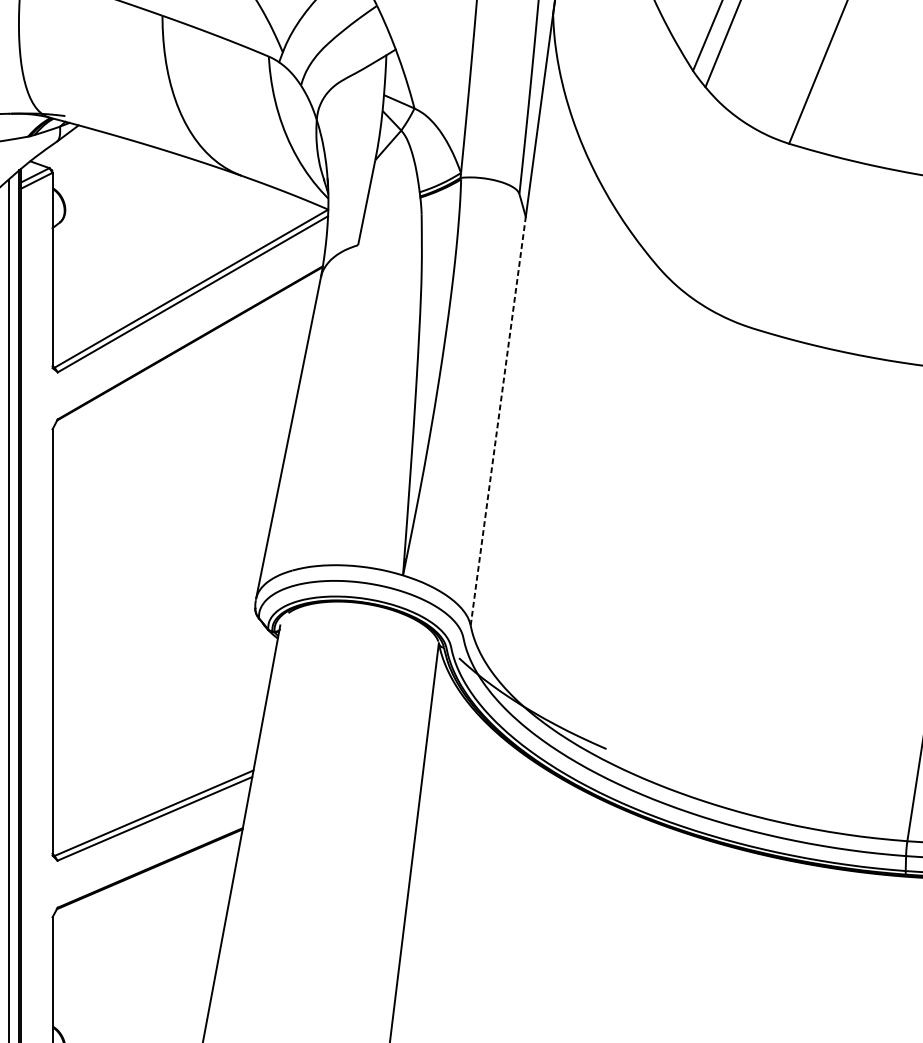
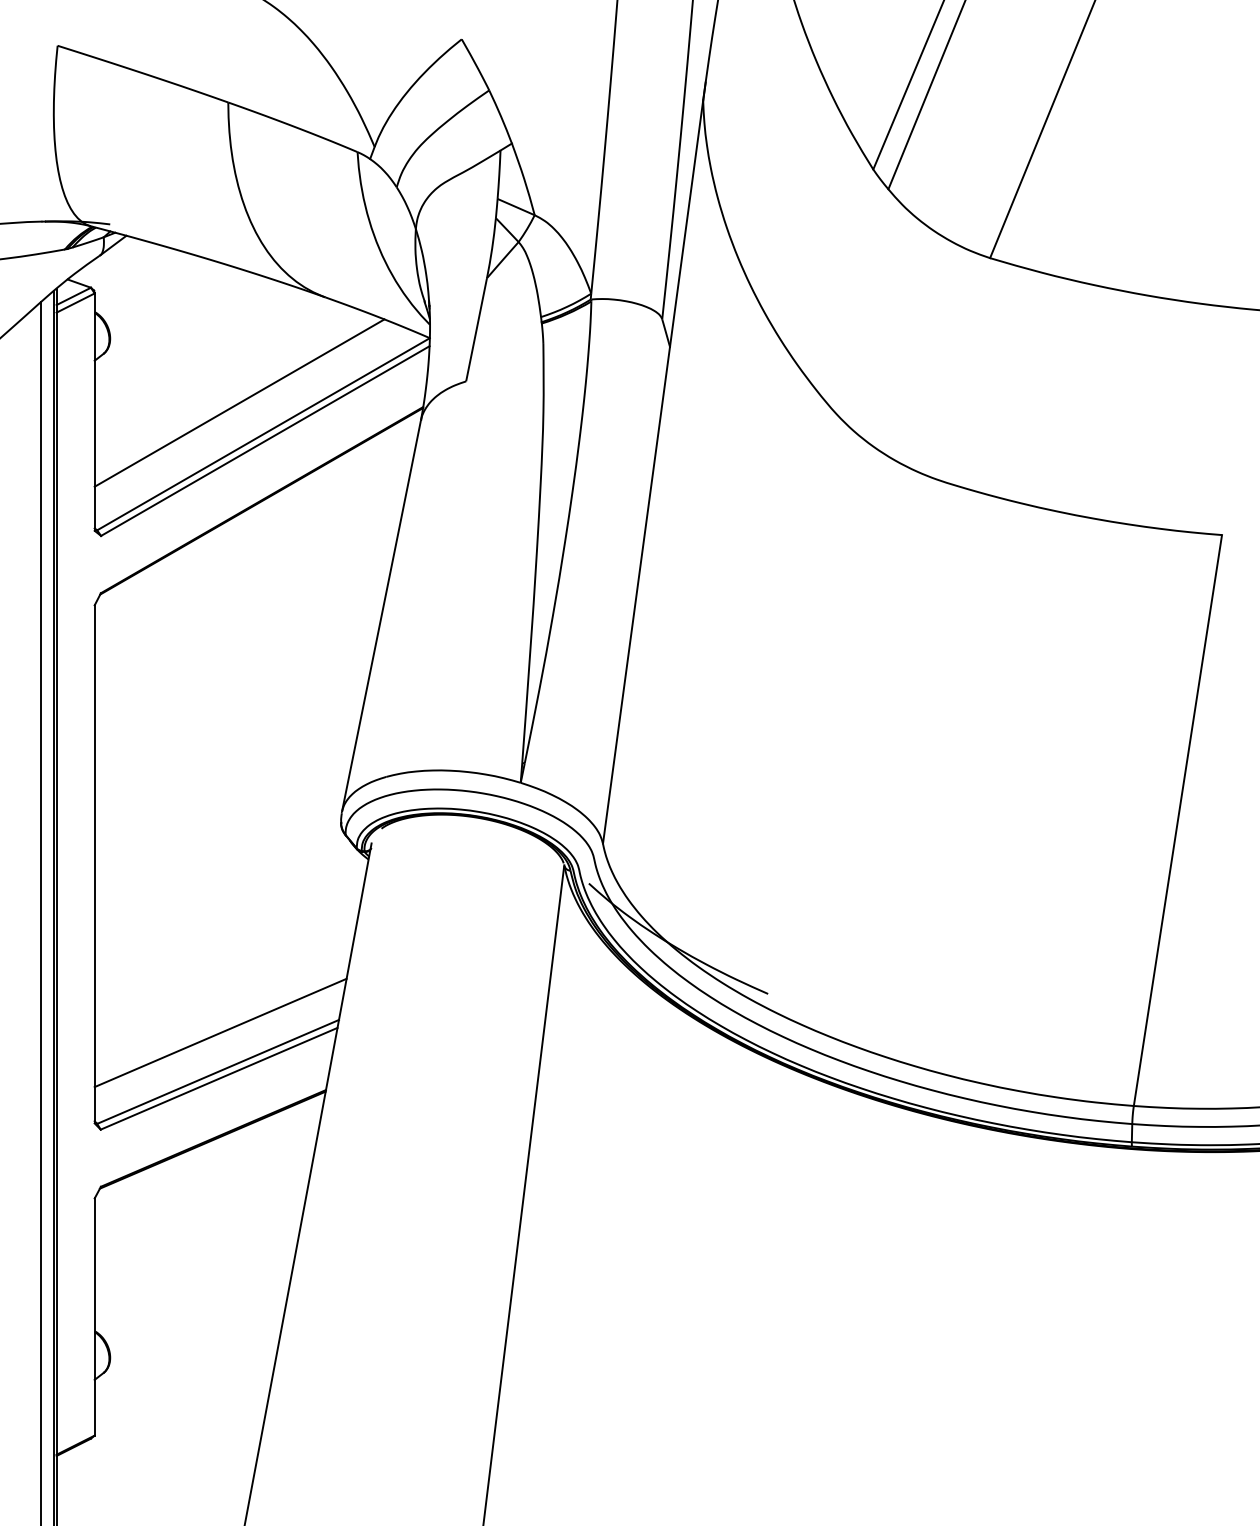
line: (171, 262) -> (239, 402), added
line: (498, 421) -> (636, 595), dashed -> solid
line: (156, 780) -> (220, 1032), added

